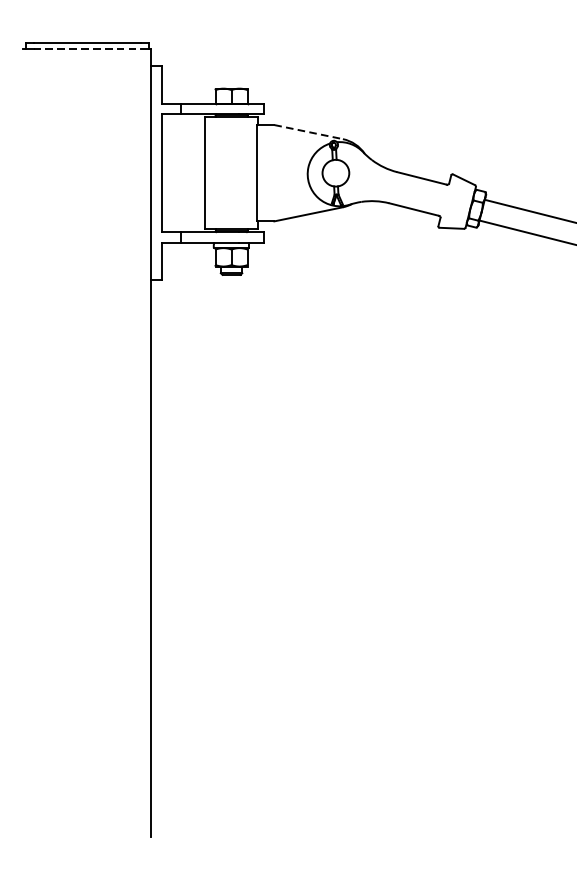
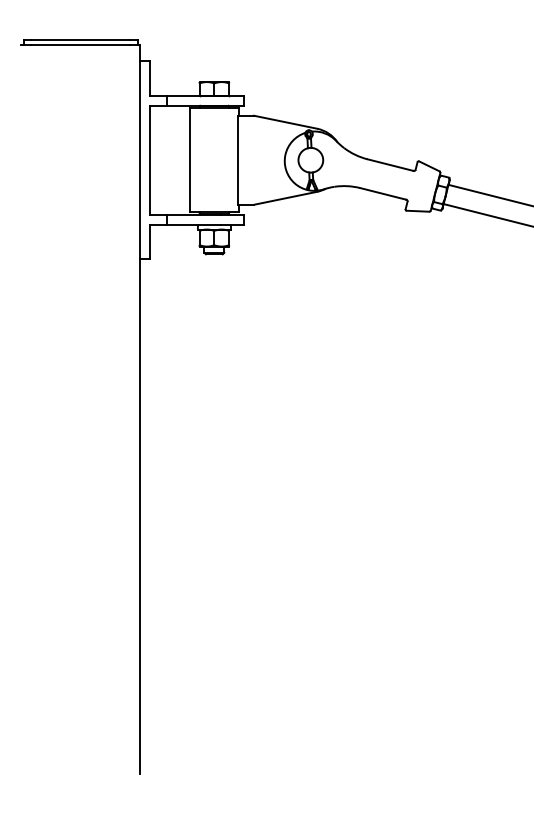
line: (87, 49) -> (81, 45), dashed -> solid
line: (309, 132) -> (286, 122), dashed -> solid

